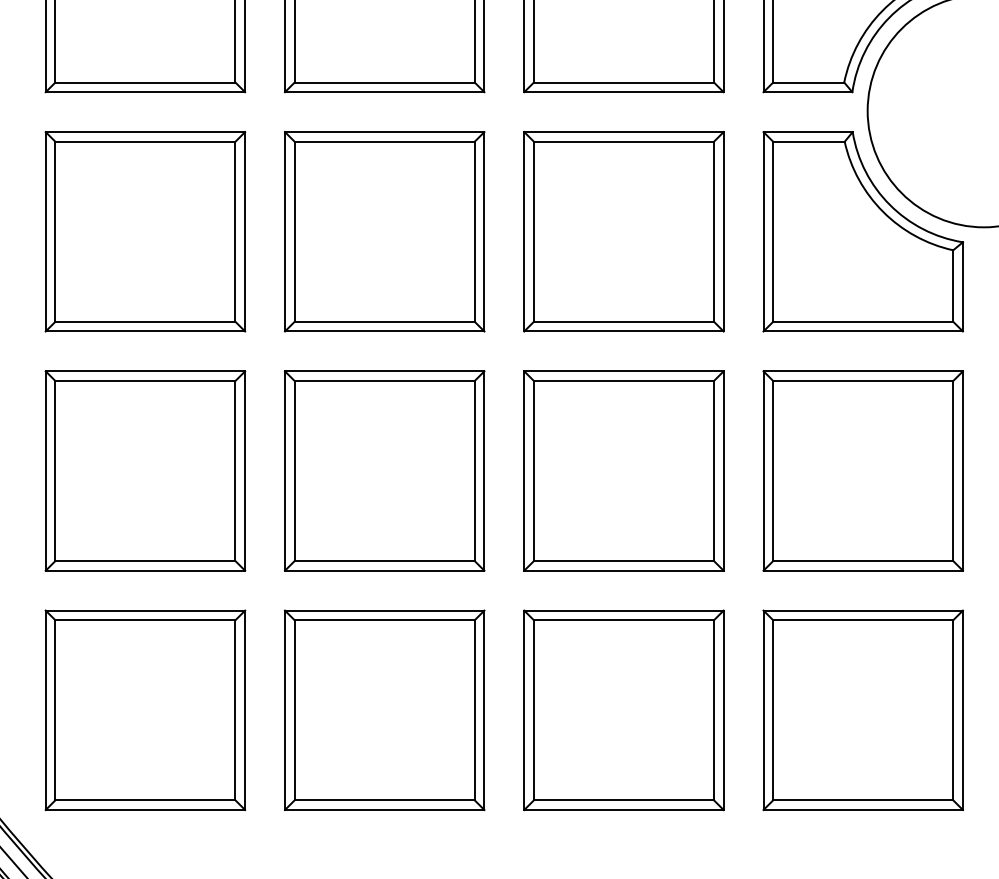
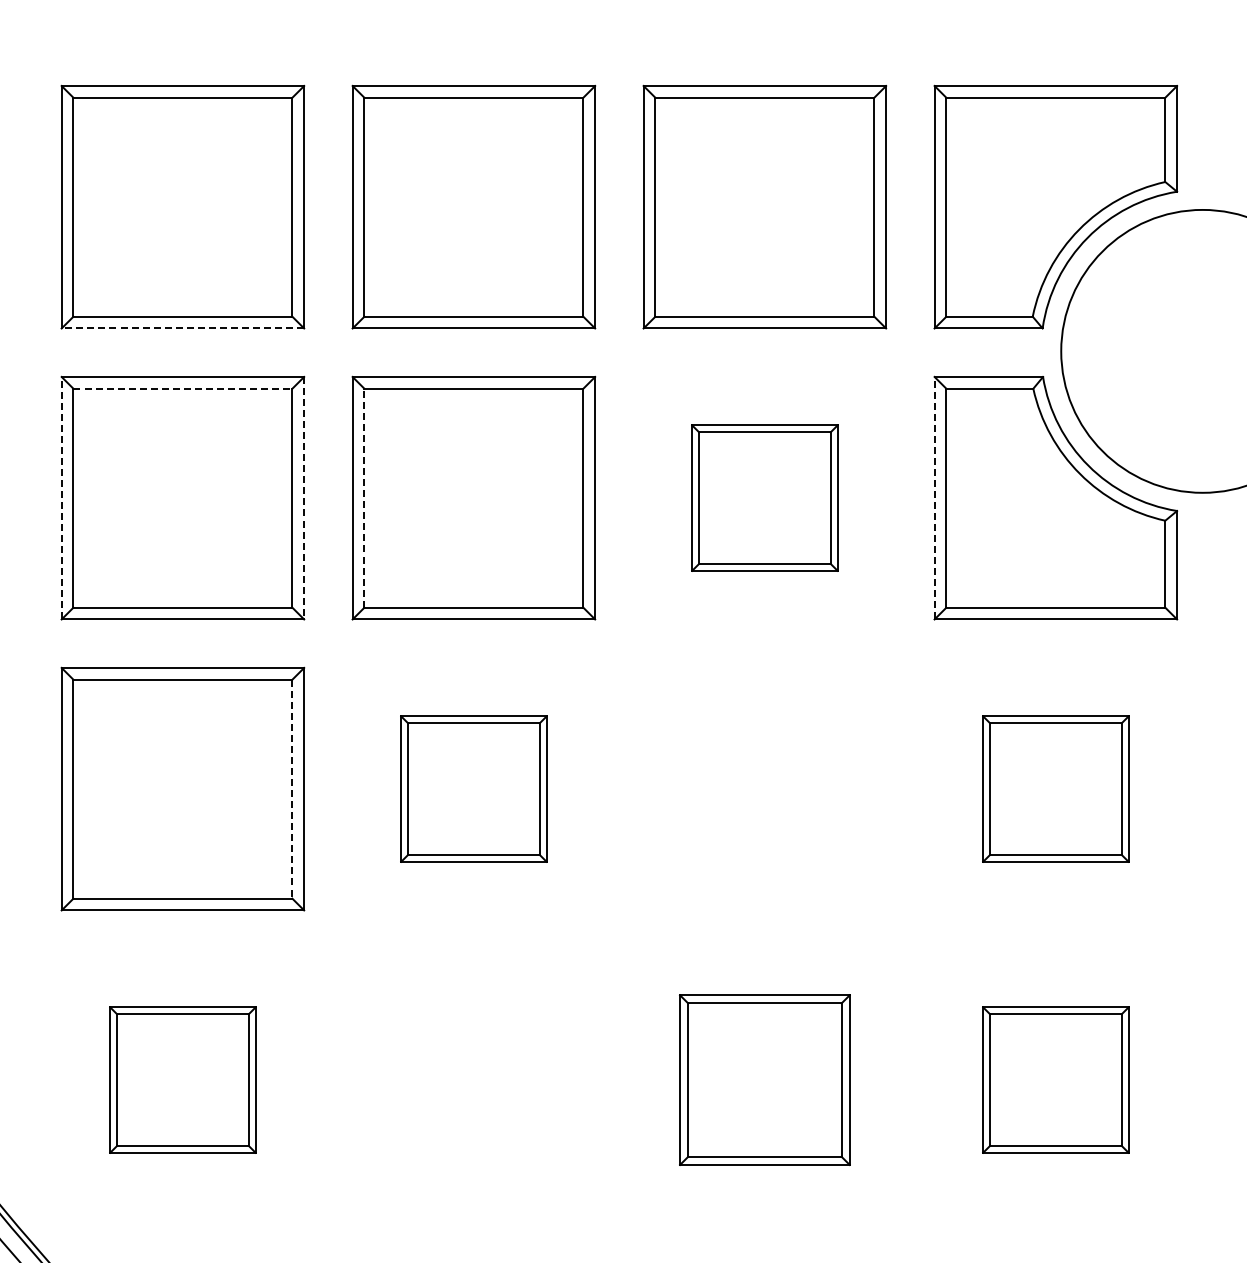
line: (145, 92) -> (182, 328), solid -> dashed
line: (145, 141) -> (183, 388), solid -> dashed
line: (45, 231) -> (61, 497), solid -> dashed
line: (294, 231) -> (364, 497), solid -> dashed
part: (623, 231) -> (764, 497), size x0.6
line: (763, 231) -> (934, 497), solid -> dashed
line: (245, 232) -> (304, 498), solid -> dashed
part: (384, 470) -> (473, 788), size x0.6
part: (623, 470) -> (764, 788), removed
part: (862, 470) -> (1055, 788), size x0.6
line: (235, 471) -> (292, 789), solid -> dashed
part: (145, 709) -> (182, 1079), size x0.6
part: (384, 709) -> (473, 1079), removed
part: (623, 709) -> (764, 1079), size x0.7
part: (862, 709) -> (1055, 1079), size x0.6

